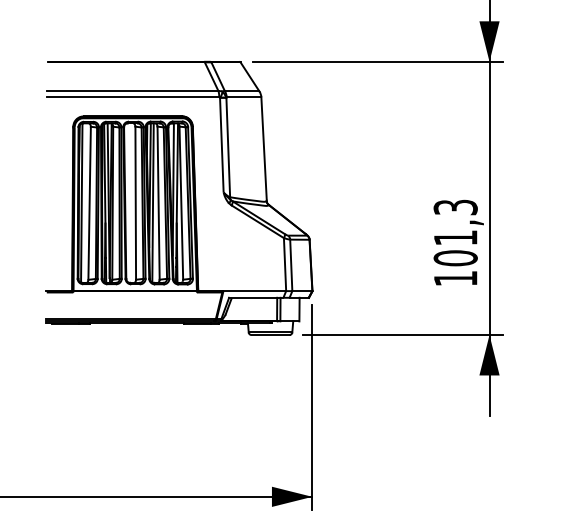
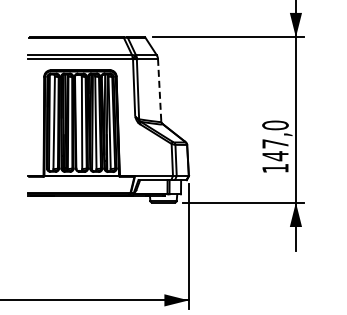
line: (263, 149) -> (159, 90), solid -> dashed
text: (455, 232) -> (275, 140), 101,3 -> 147,0

